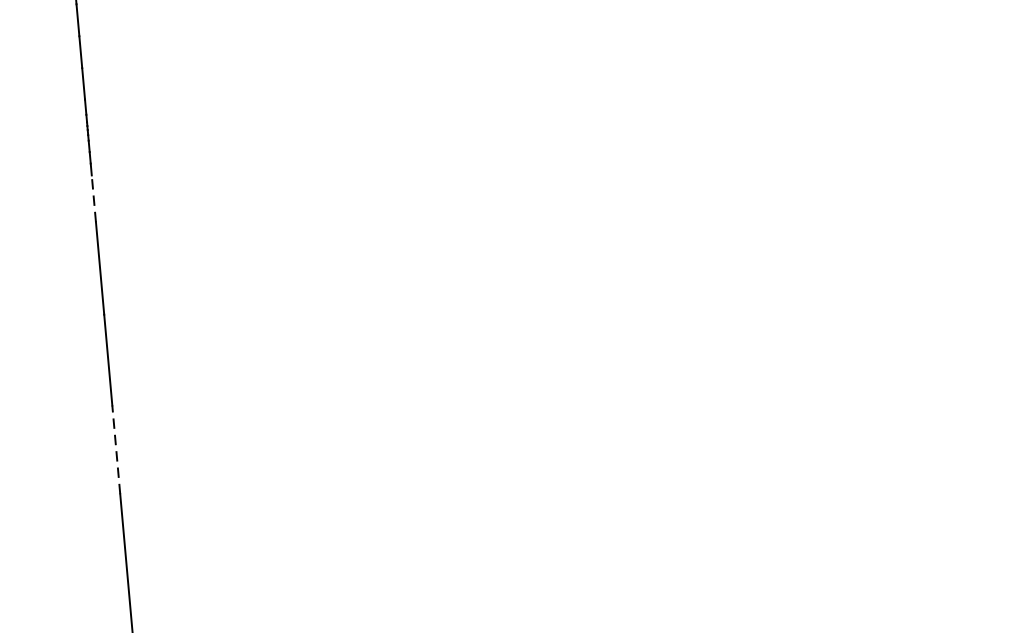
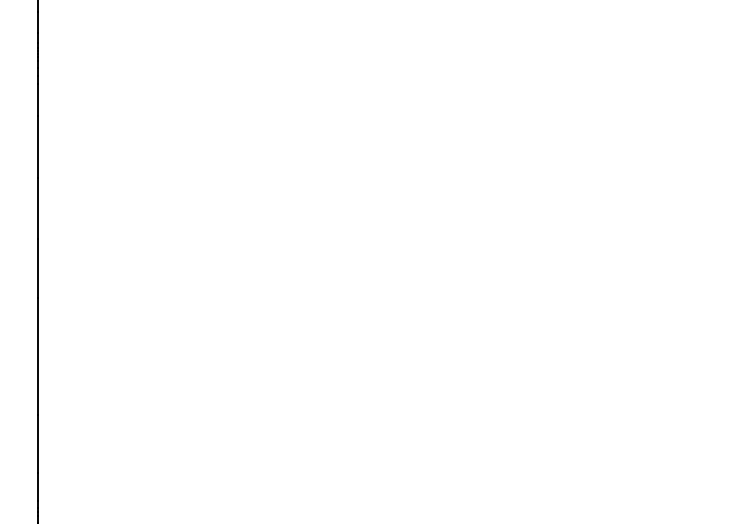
line: (93, 198) -> (37, 99), dashed -> solid
line: (116, 449) -> (37, 268), dashed -> solid

